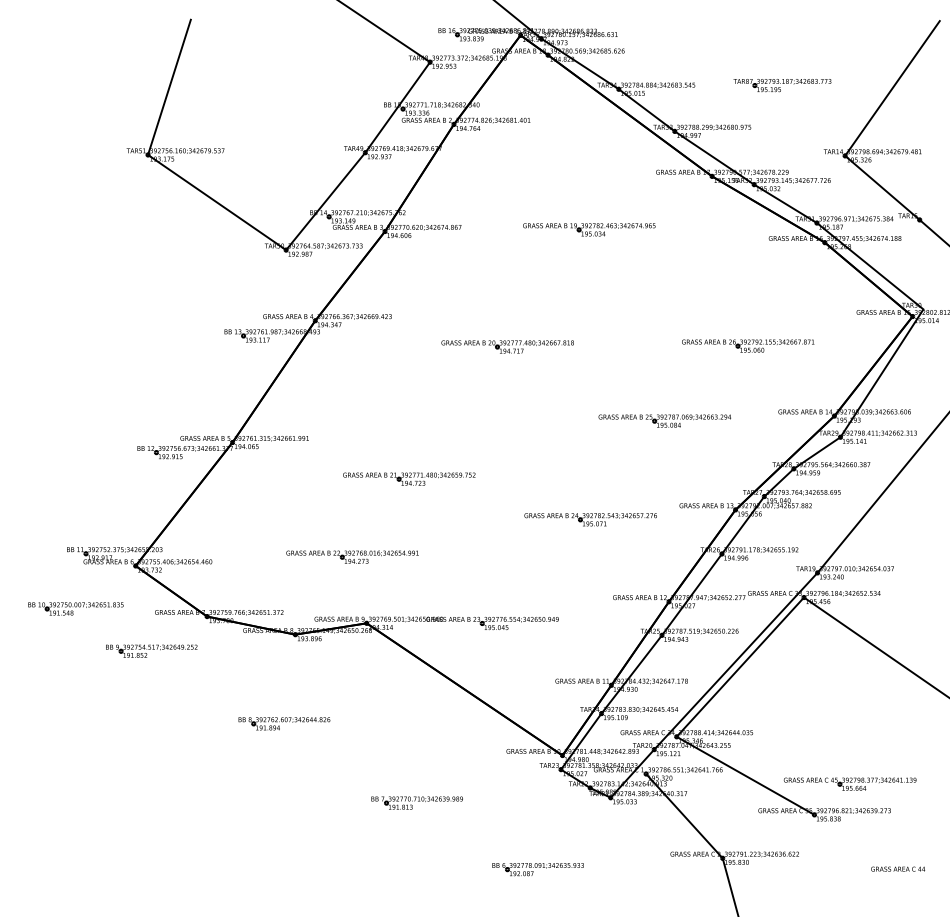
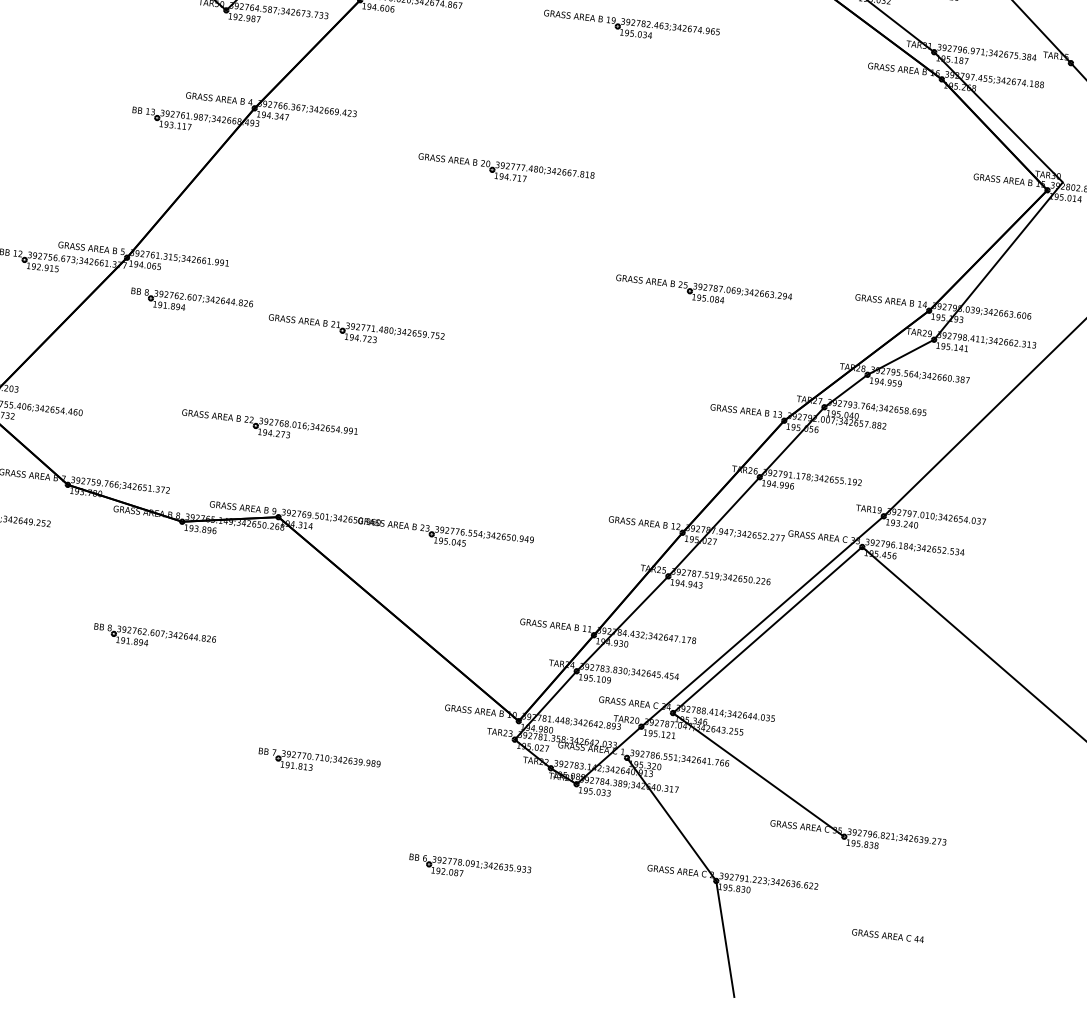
part: (748, 345) -> (825, 204), removed
part: (284, 470) -> (191, 302), added
part: (590, 519) -> (590, 412), removed
part: (849, 783) -> (895, 800), removed
text: (898, 868) -> (888, 935), moved

